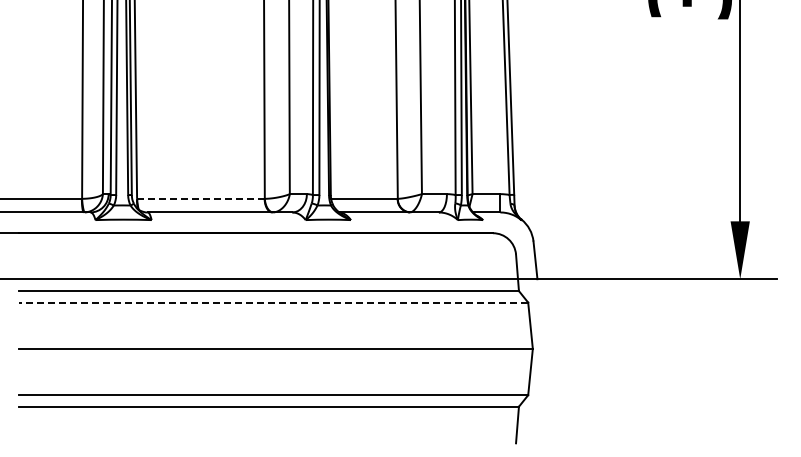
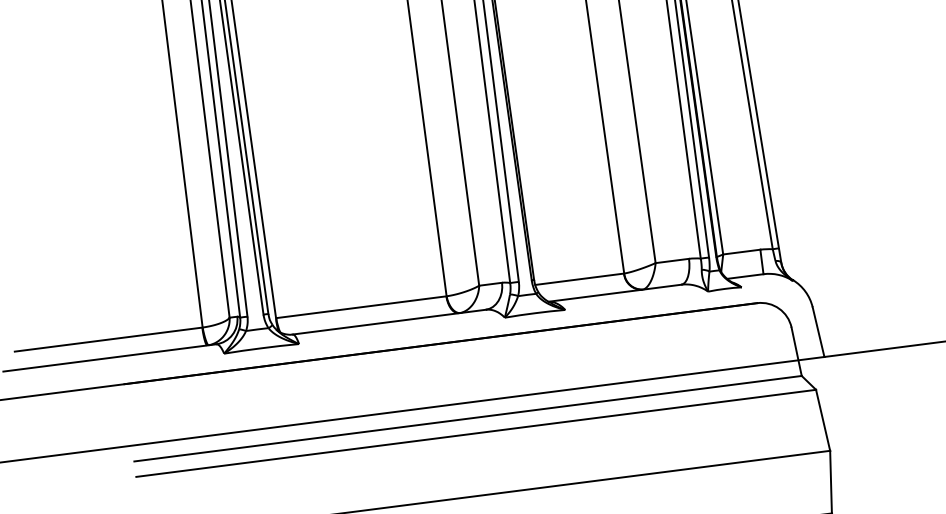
line: (200, 198) -> (360, 306), dashed -> solid
line: (273, 302) -> (475, 433), dashed -> solid

